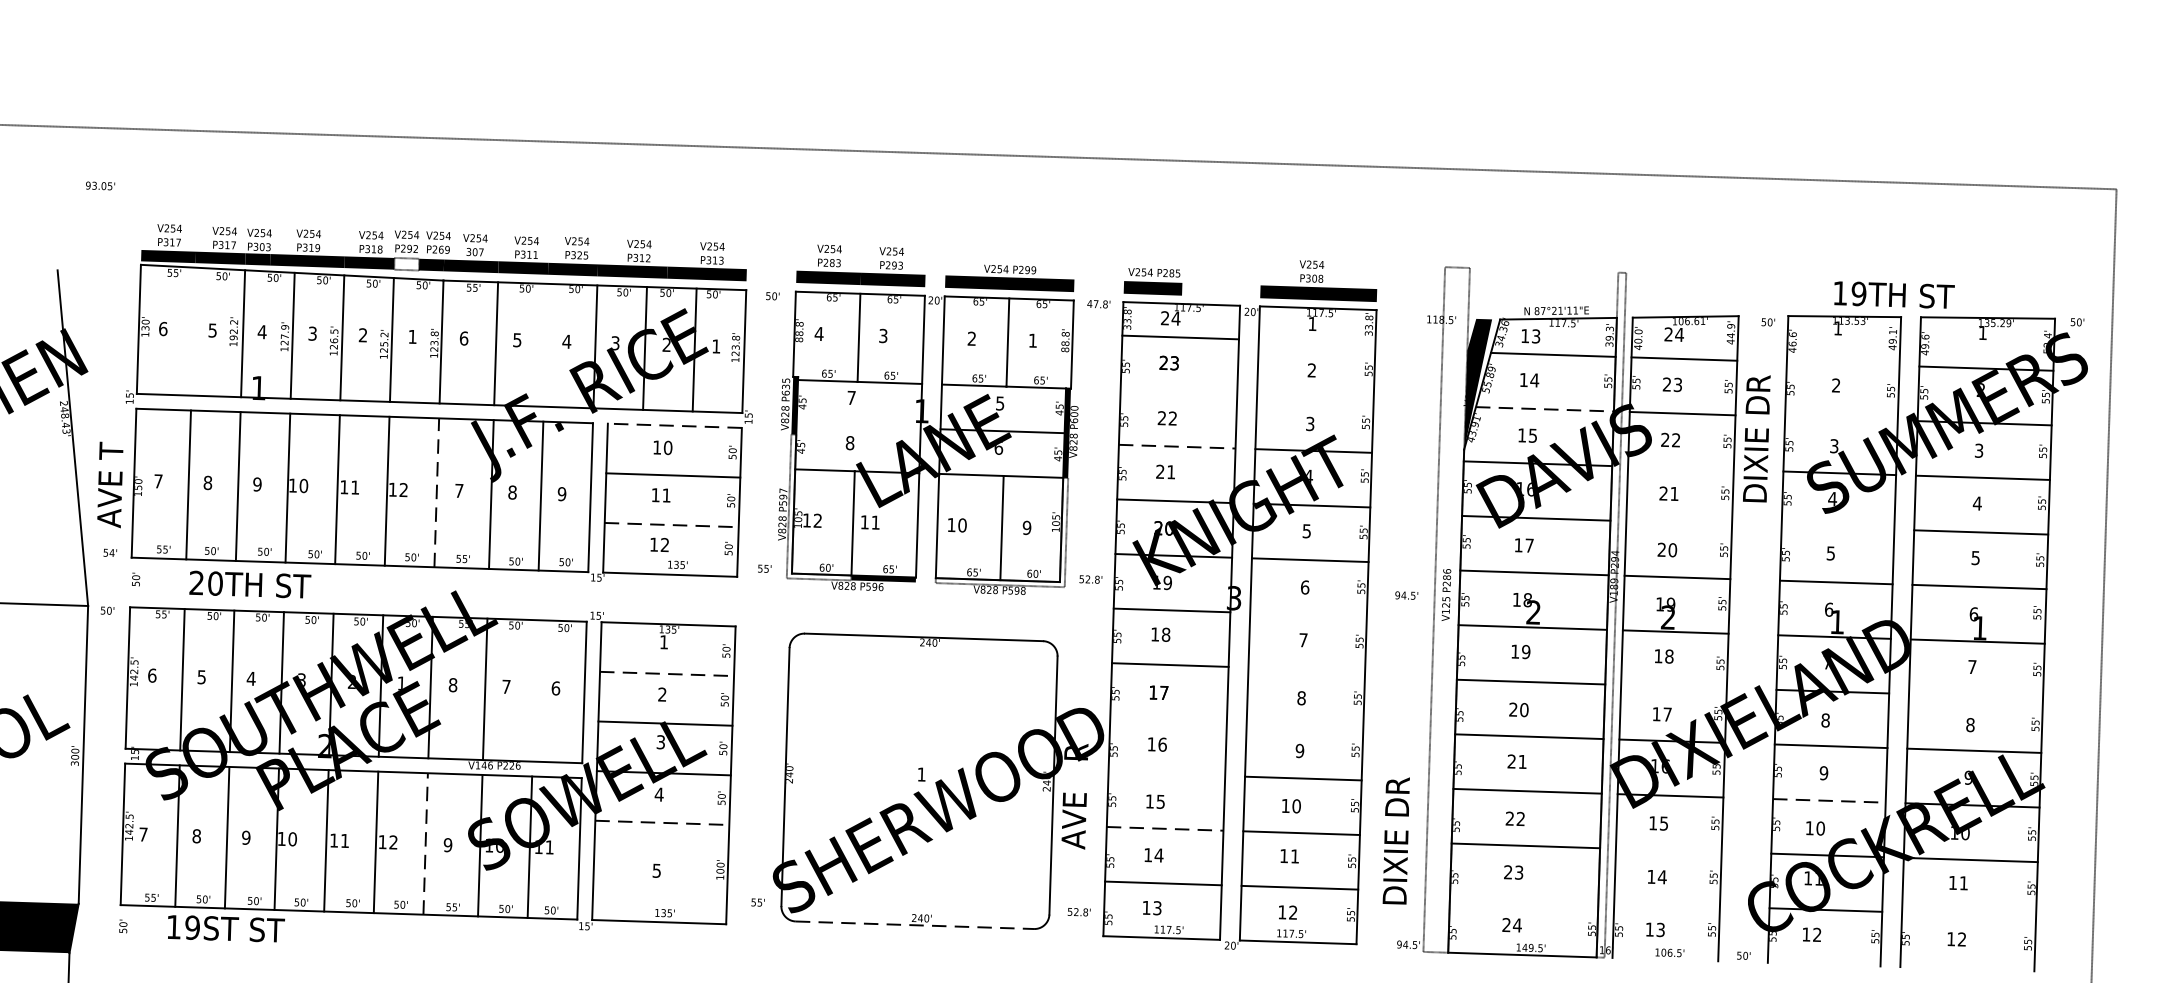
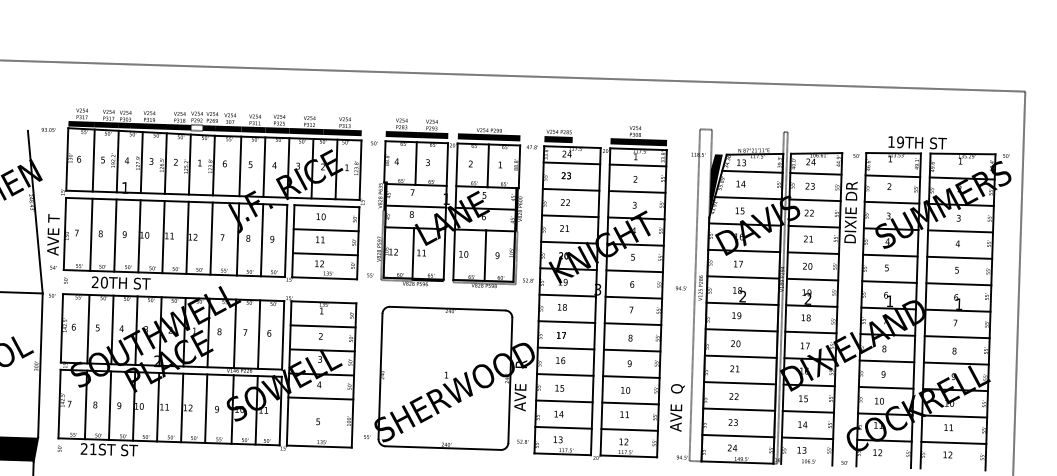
text: (100, 184) -> (48, 129), moved
line: (192, 331) -> (93, 160), added
line: (1316, 341) -> (637, 165), added
line: (545, 343) -> (264, 166), added
line: (1842, 364) -> (892, 176), added
line: (1177, 391) -> (570, 189), added
line: (1313, 395) -> (636, 191), added
line: (1545, 409) -> (748, 198), dashed -> solid
line: (1840, 418) -> (891, 202), added
line: (673, 426) -> (326, 206), dashed -> solid
line: (857, 426) -> (415, 206), added
line: (1177, 447) -> (570, 216), dashed -> solid
line: (1679, 467) -> (813, 226), added
line: (436, 492) -> (211, 238), dashed -> solid
line: (1679, 523) -> (813, 253), added
line: (671, 525) -> (325, 254), dashed -> solid
line: (1838, 527) -> (890, 255), added
line: (1307, 614) -> (633, 297), added
line: (1305, 670) -> (632, 324), added
line: (667, 674) -> (323, 326), dashed -> solid
line: (1673, 686) -> (810, 332), added
line: (535, 690) -> (259, 334), added
line: (1974, 696) -> (956, 337), added
line: (1167, 719) -> (565, 348), added
line: (1303, 723) -> (631, 350), added
line: (1167, 773) -> (565, 374), added
line: (1830, 800) -> (886, 387), dashed -> solid
line: (663, 822) -> (321, 398), dashed -> solid
line: (1165, 829) -> (564, 401), dashed -> solid
text: (1396, 841) -> (676, 407), DIXIE DR -> AVE  Q
line: (426, 843) -> (206, 408), dashed -> solid
line: (1669, 849) -> (808, 411), added
line: (1524, 899) -> (738, 435), added
line: (1666, 905) -> (807, 438), added
line: (1968, 913) -> (953, 442), added
line: (915, 926) -> (443, 448), dashed -> solid
text: (182, 928) -> (88, 449), 19ST -> 21ST

